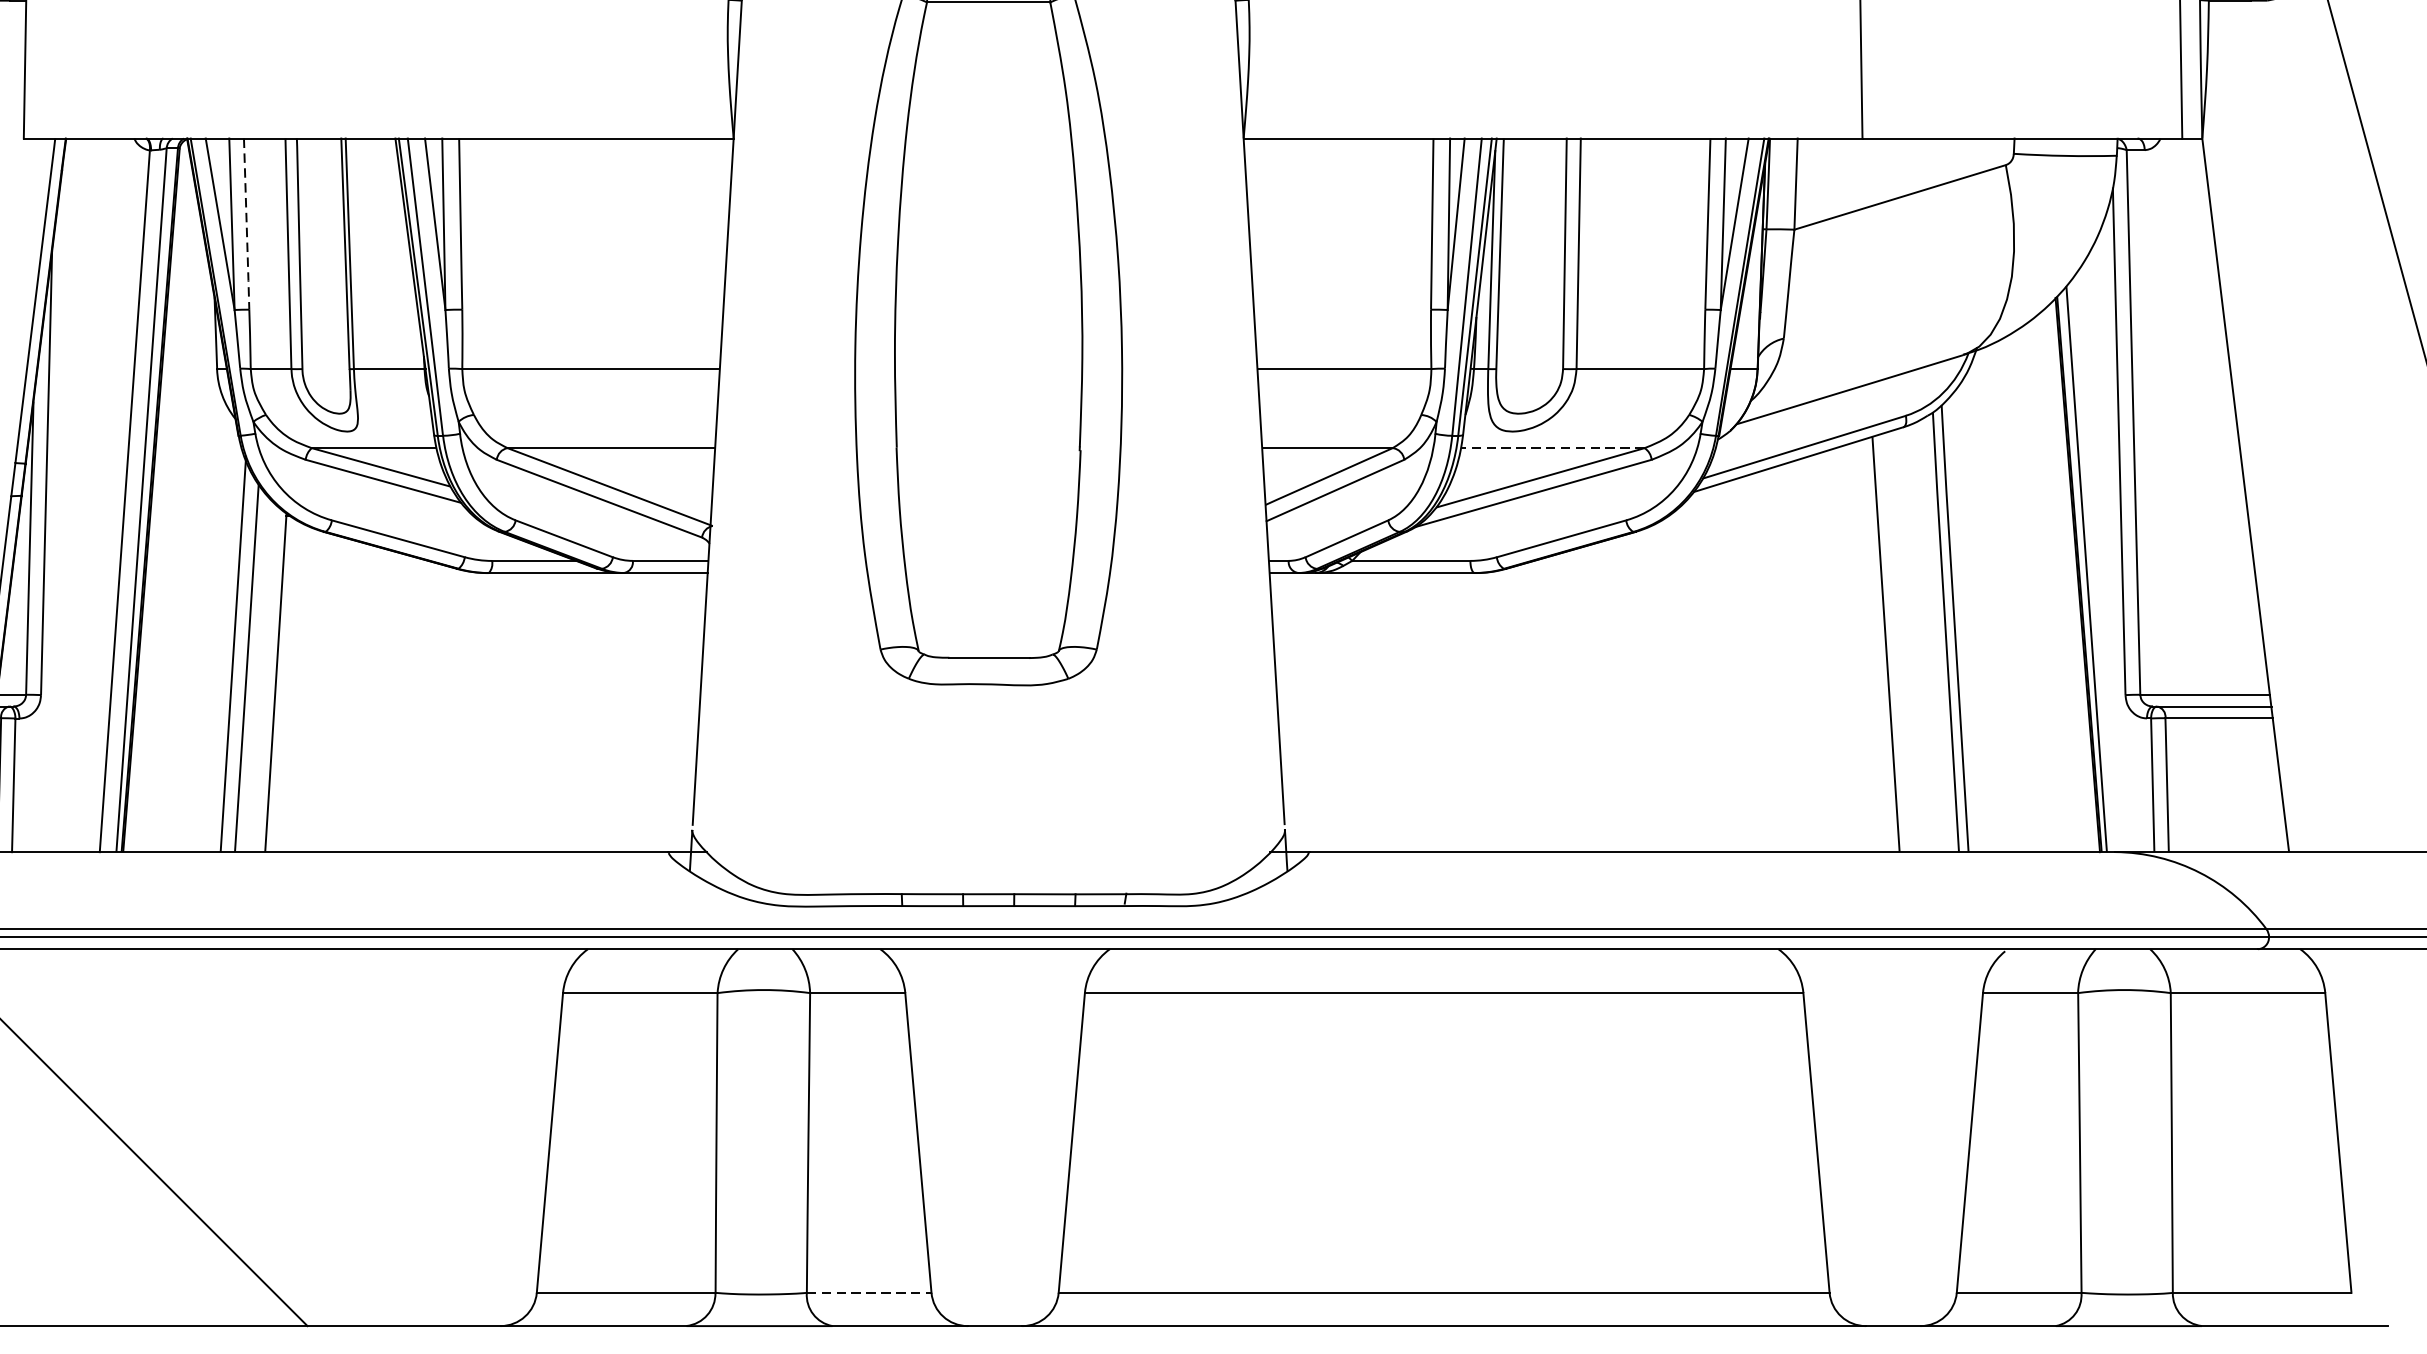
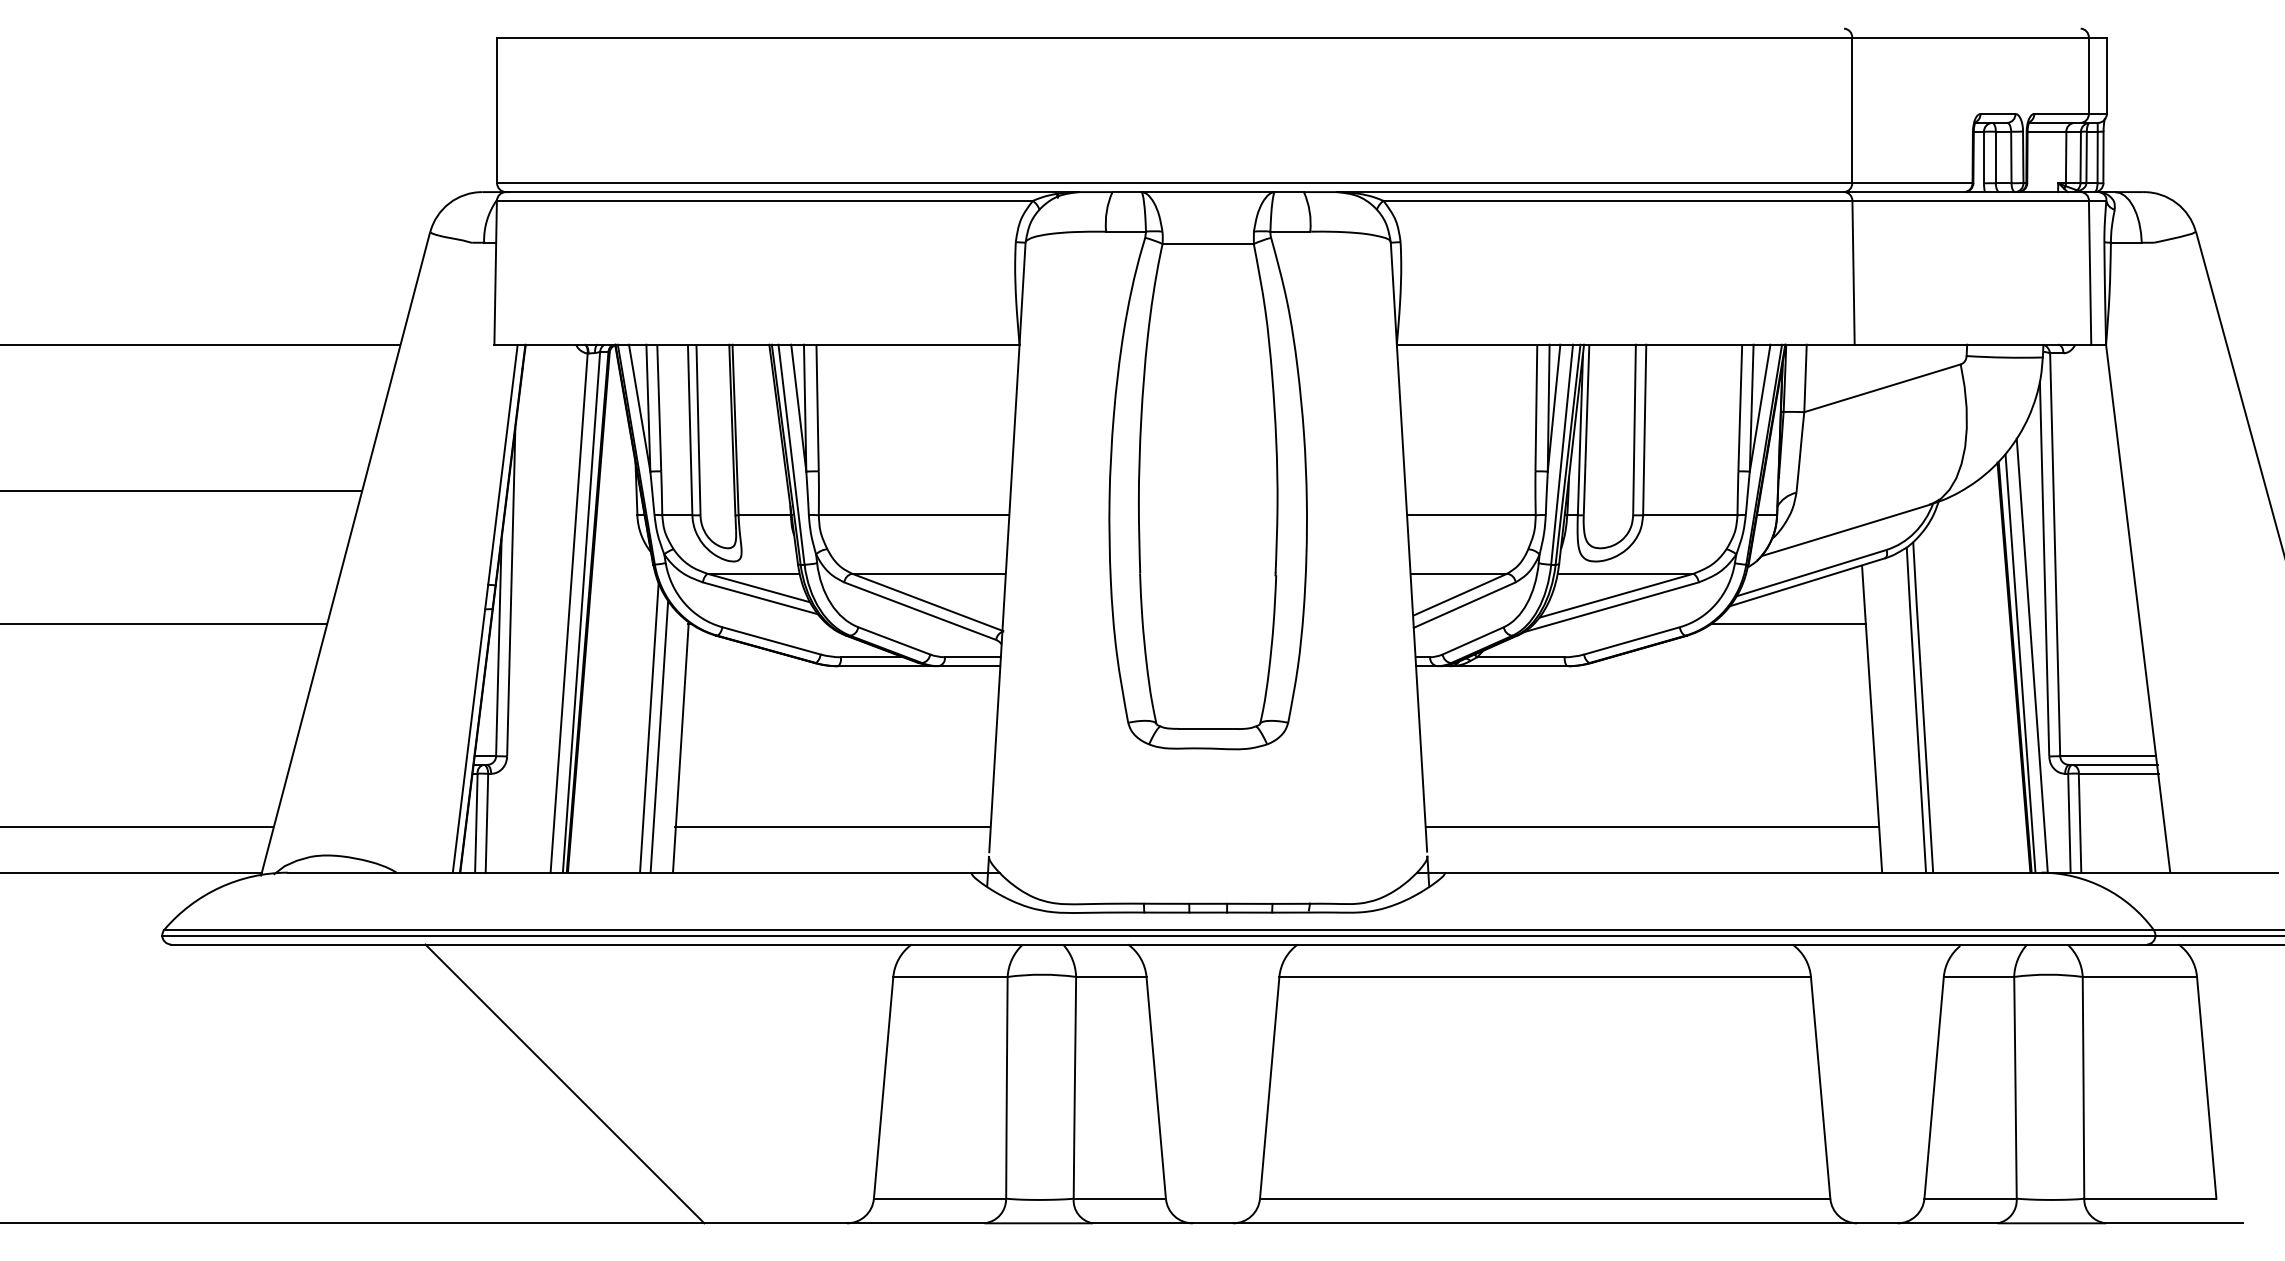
line: (246, 226) -> (659, 409), dashed -> solid
line: (1552, 447) -> (1625, 573), dashed -> solid
line: (1773, 516) -> (1788, 624), added
line: (2101, 558) -> (2031, 655), added
line: (480, 791) -> (832, 827), added
line: (1589, 791) -> (1652, 827), added
line: (870, 1292) -> (1120, 1198), dashed -> solid

